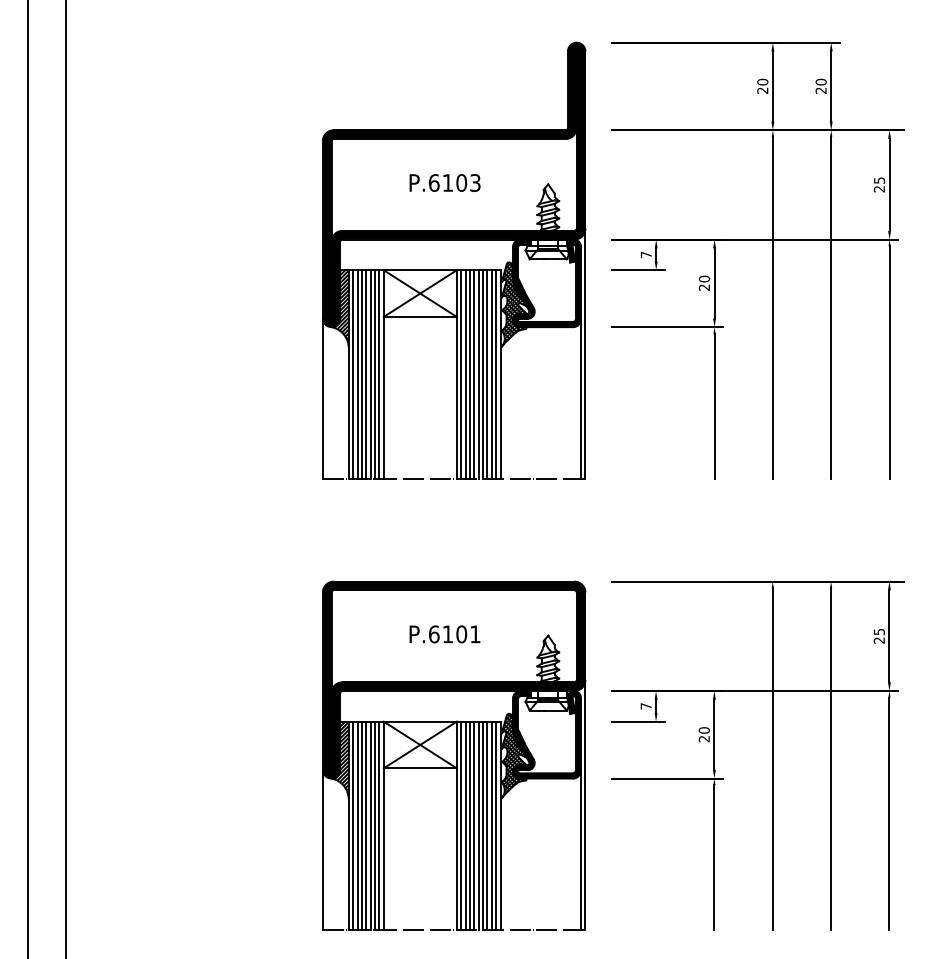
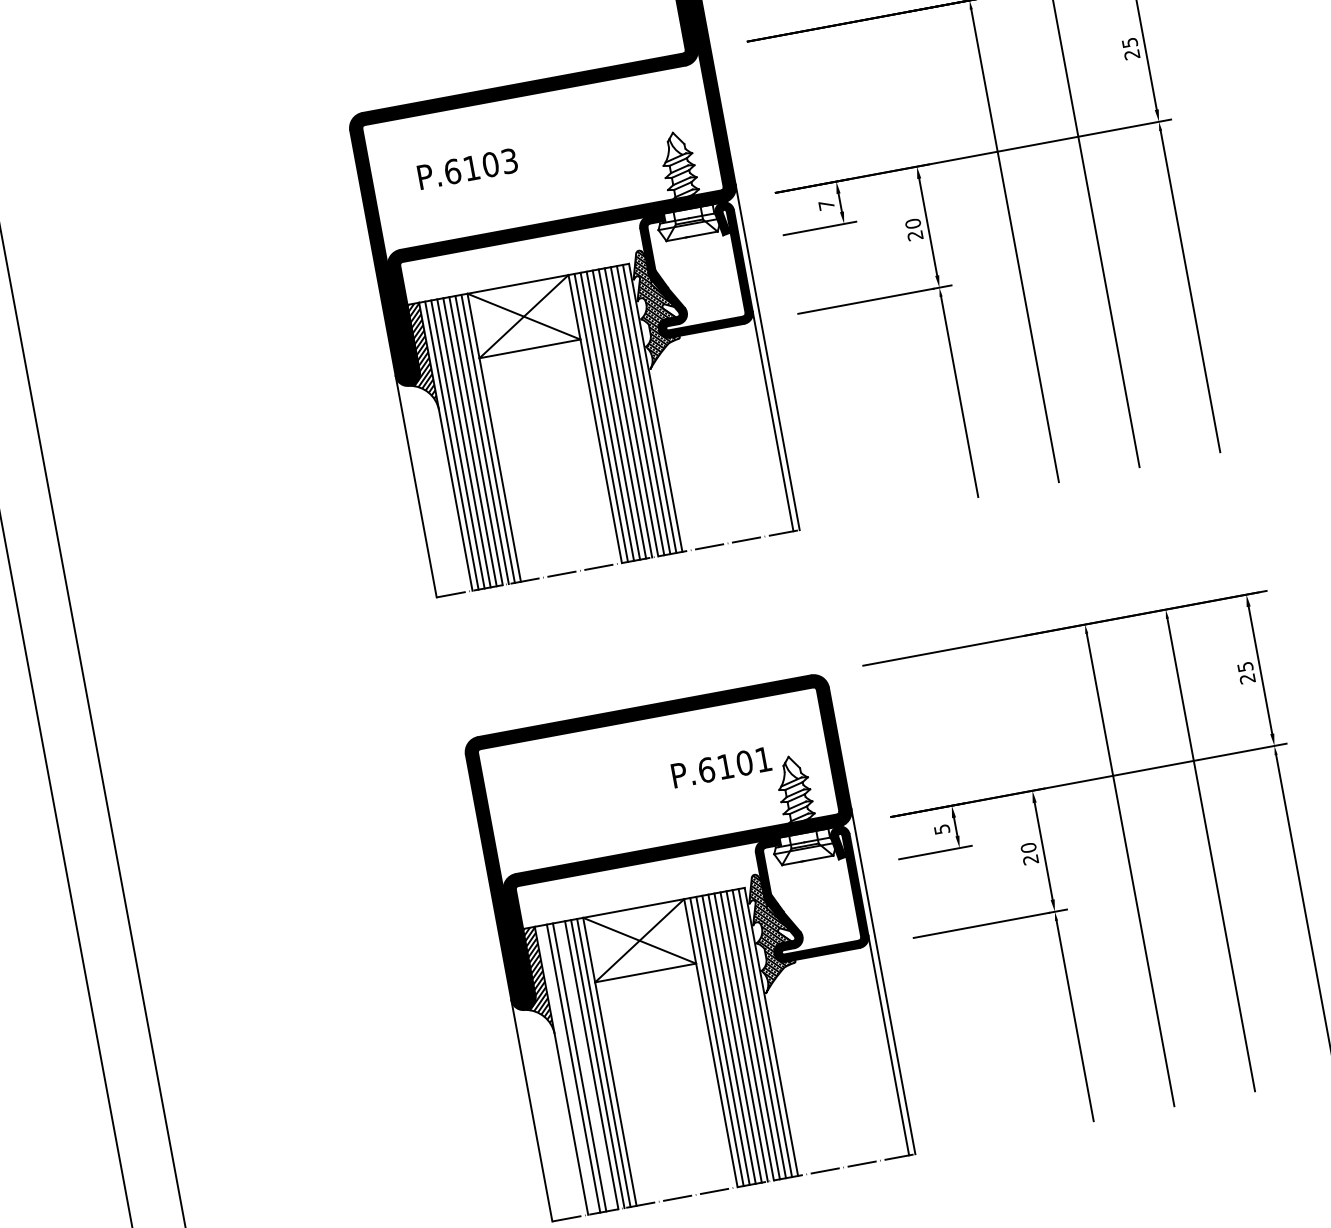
text: (444, 182) -> (466, 168), moved
text: (444, 634) -> (720, 767), moved
text: (645, 706) -> (941, 829), 7 -> 5
line: (353, 825) -> (567, 1069), removed
line: (366, 825) -> (585, 1065), removed

